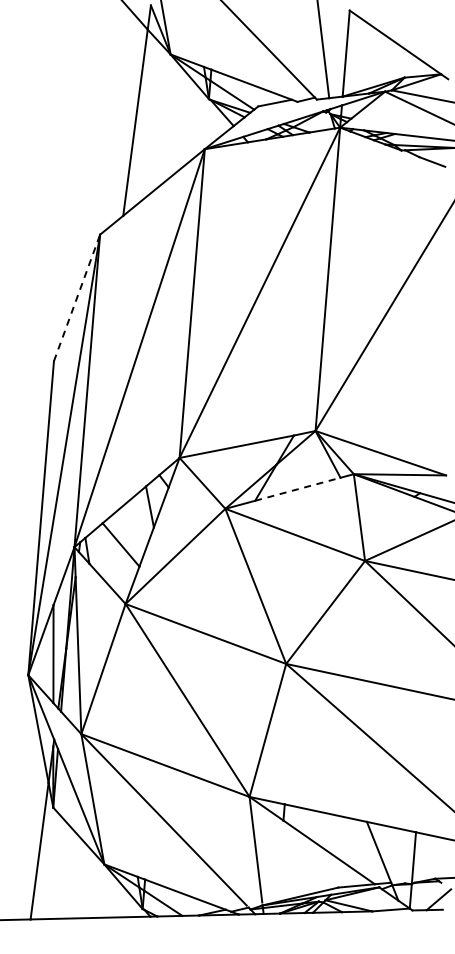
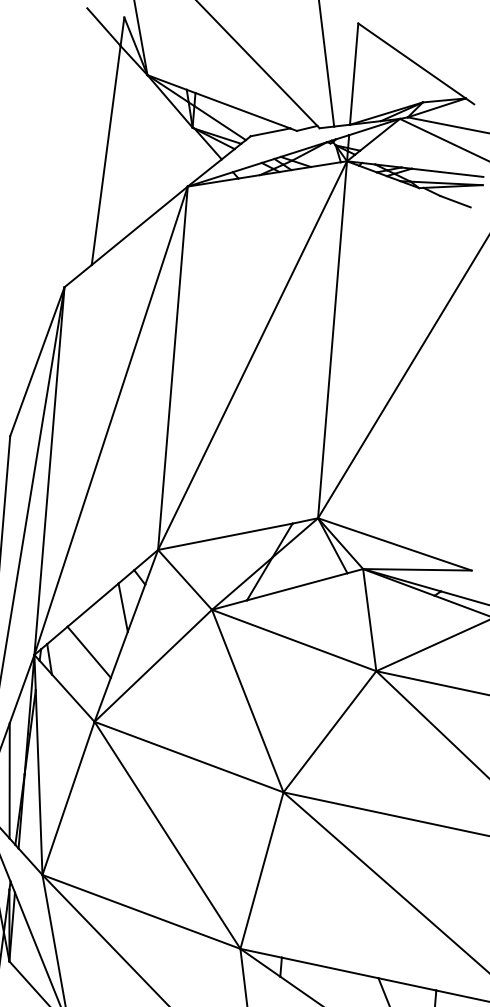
line: (77, 297) -> (37, 361), dashed -> solid
line: (298, 489) -> (298, 587), dashed -> solid

